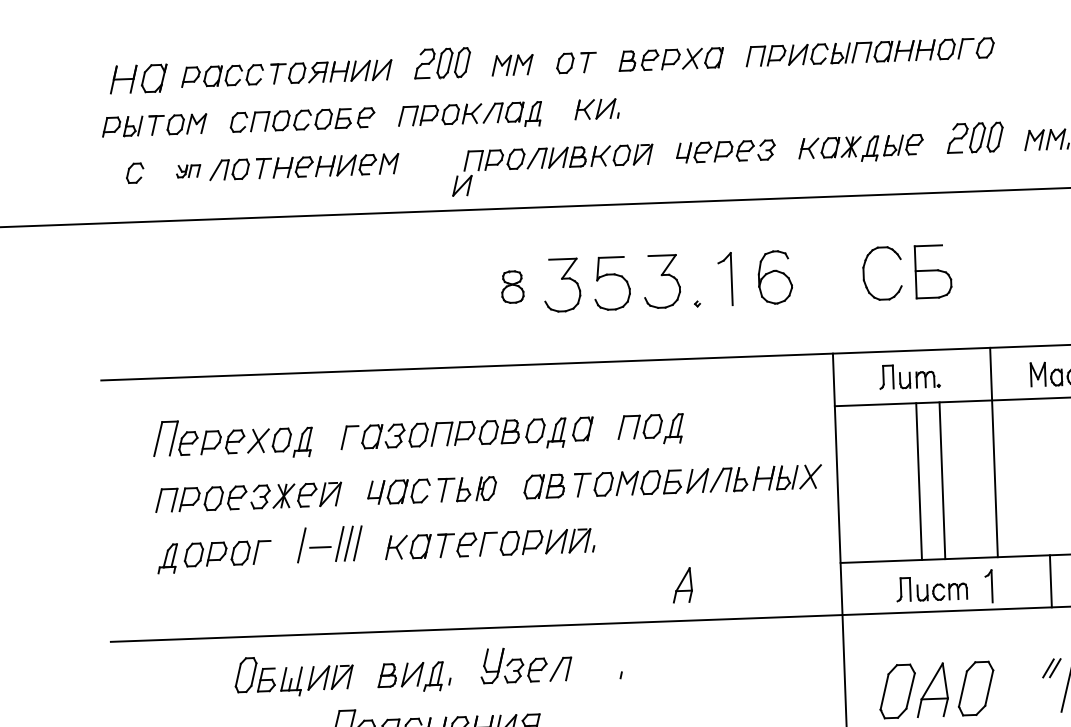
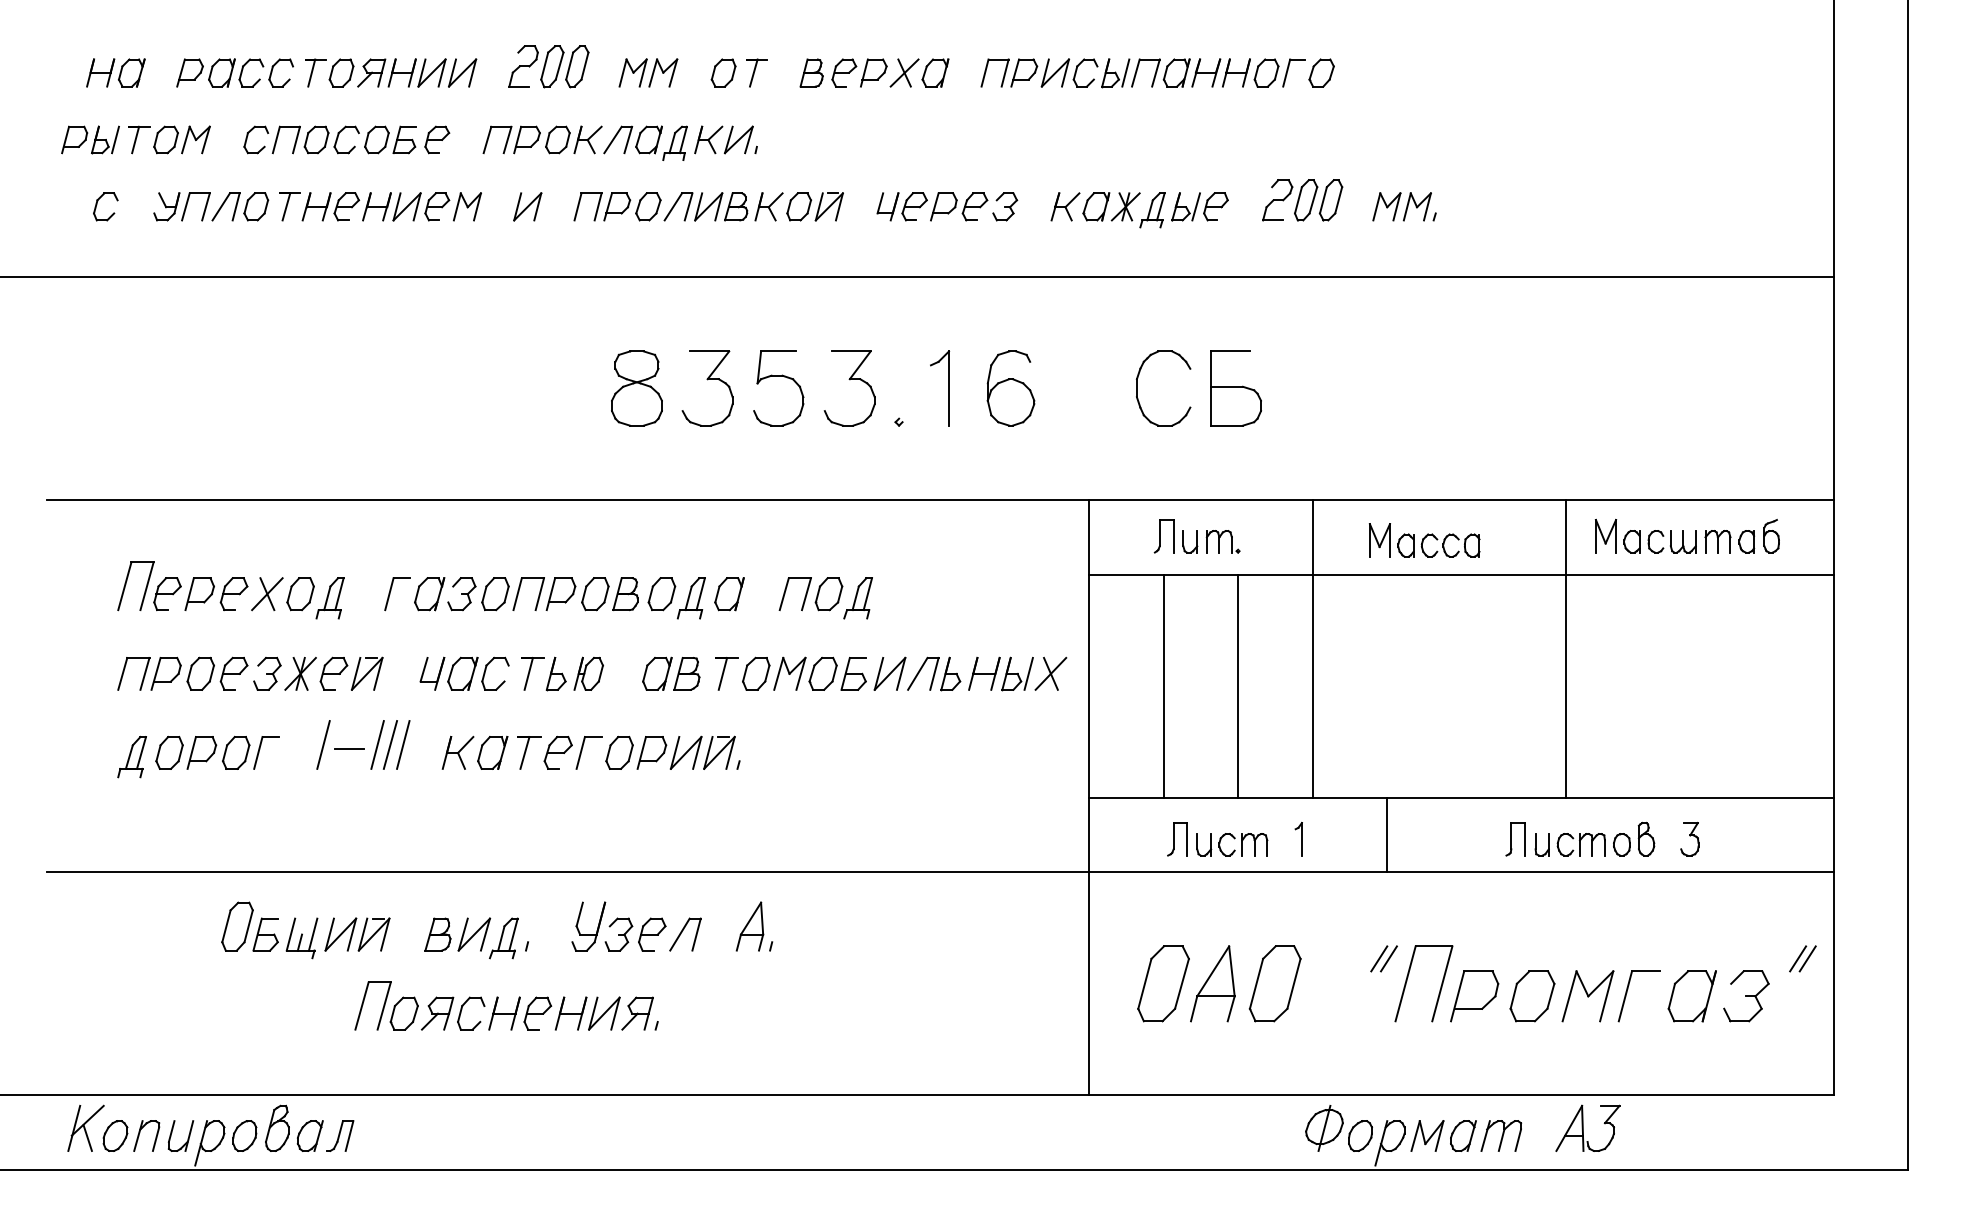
part: (138, 78) -> (115, 72), size x0.71
part: (596, 108) -> (725, 139), moved
part: (188, 171) -> (181, 206), size x1.67
part: (462, 185) -> (527, 206), moved
part: (512, 287) -> (636, 388), size x1.67
line: (918, 481) -> (1163, 686), moved
part: (682, 585) -> (749, 926), moved
part: (988, 586) -> (1298, 839), size x0.71

